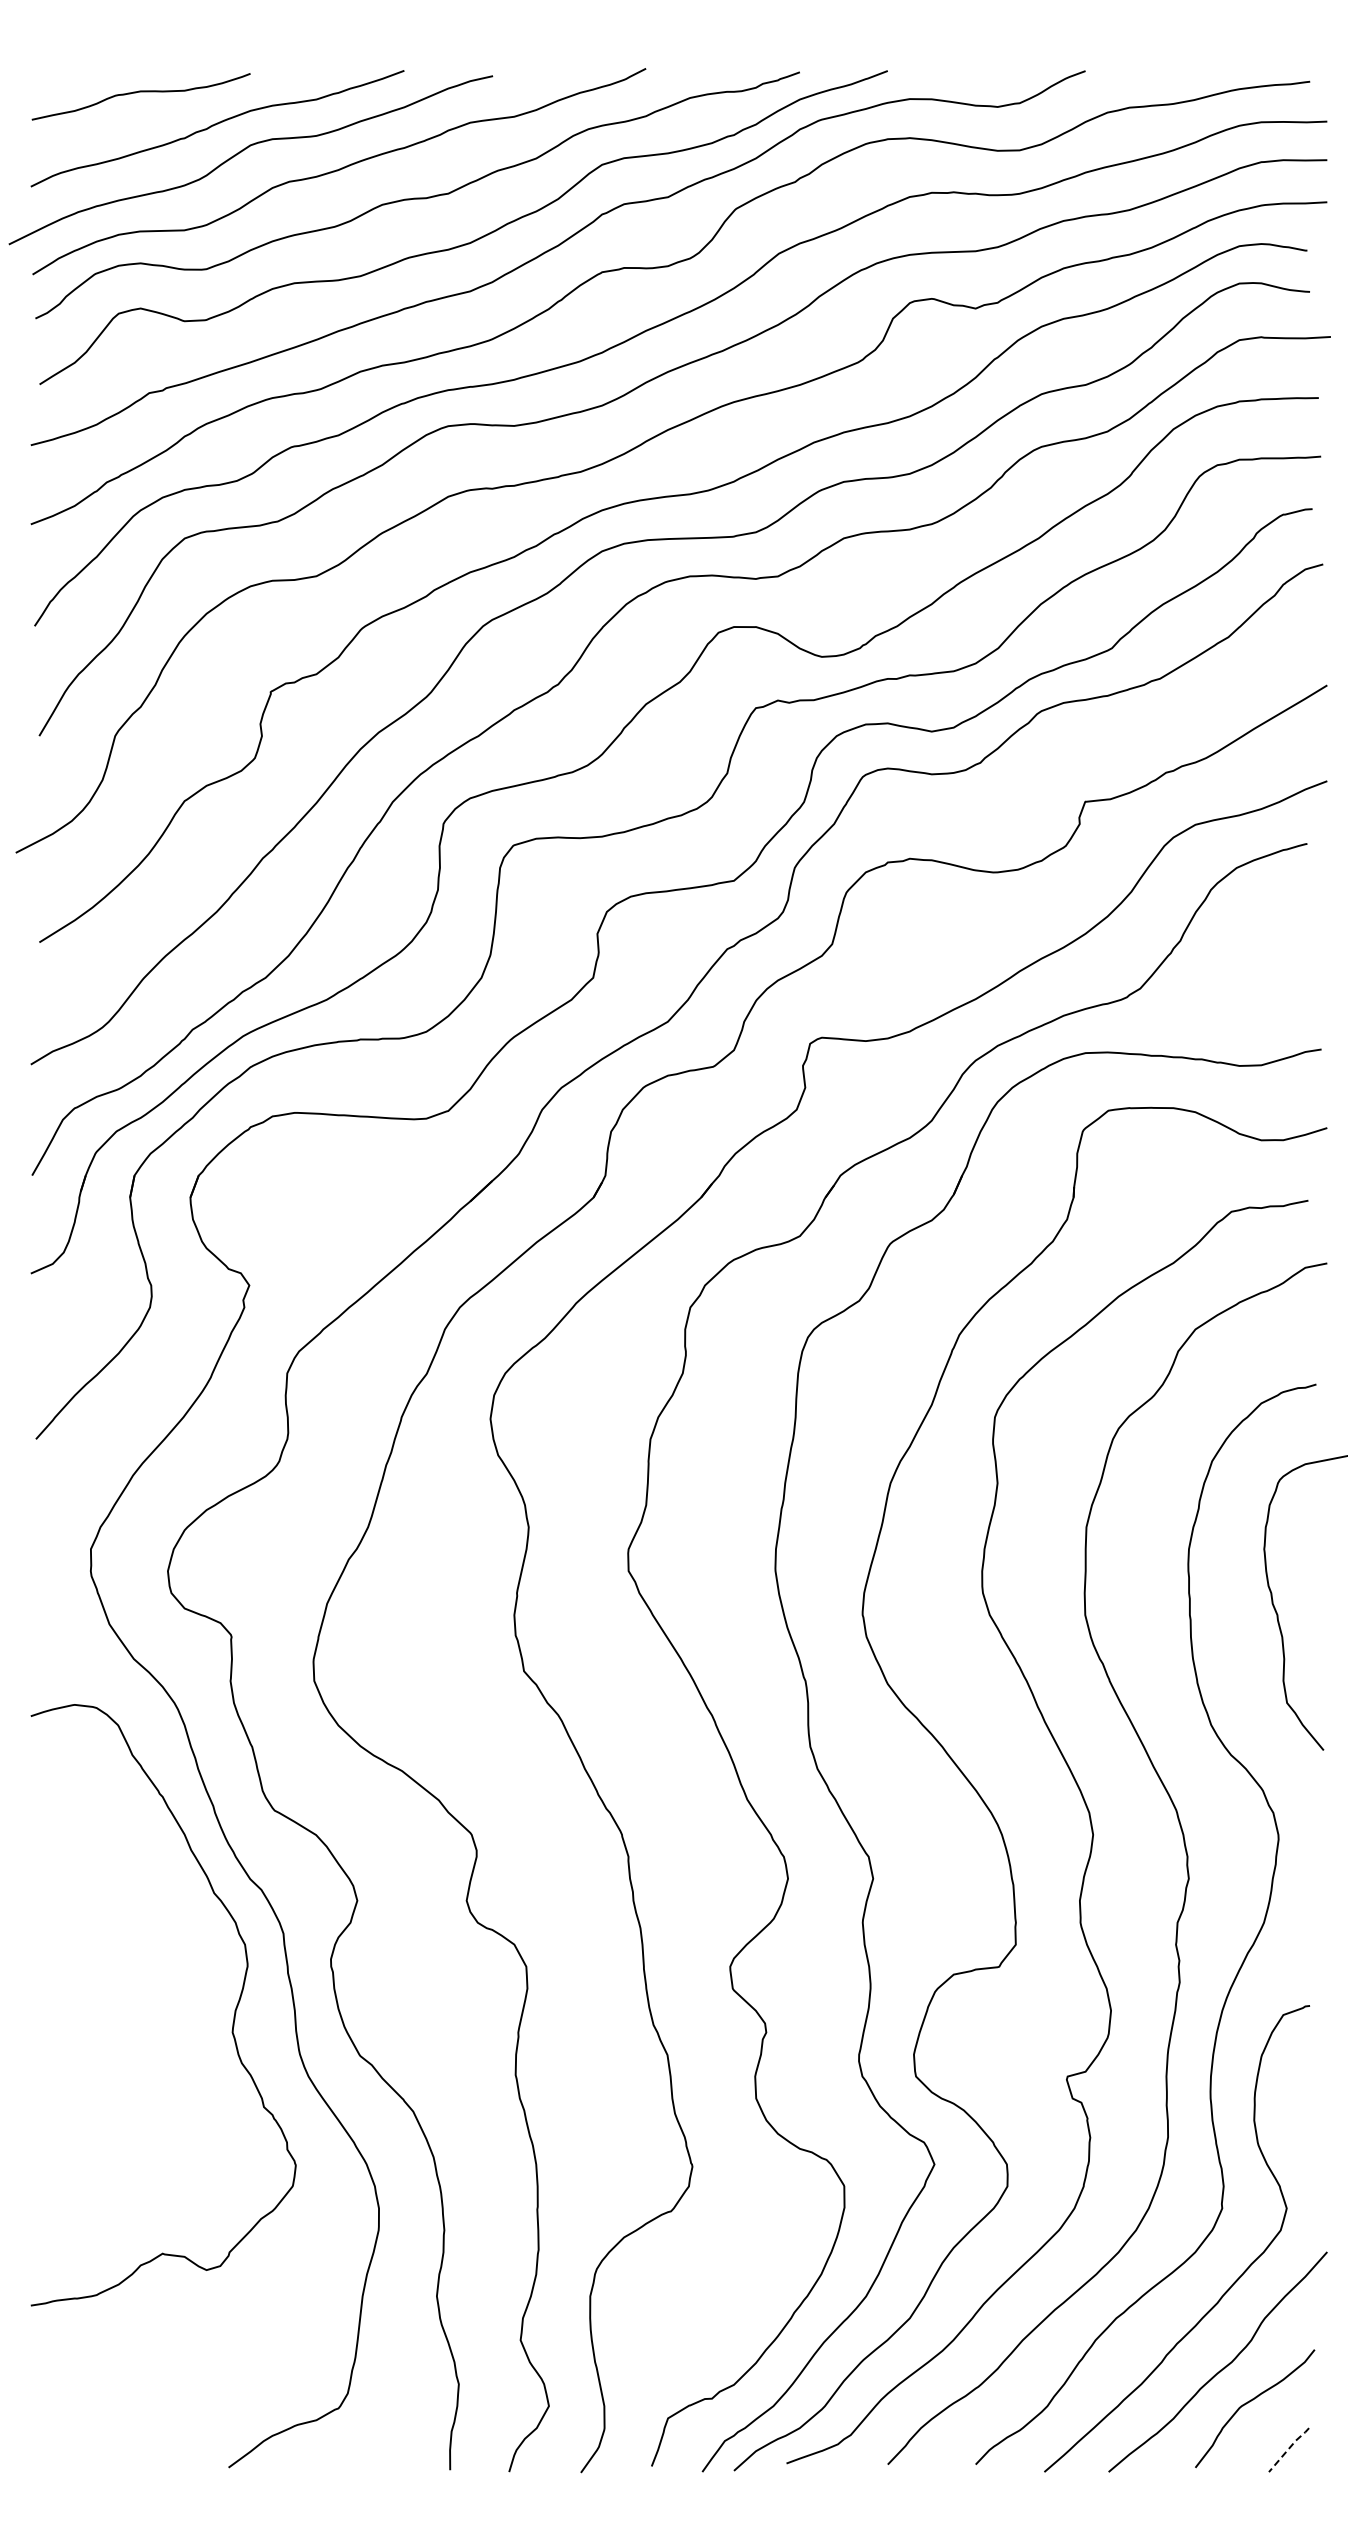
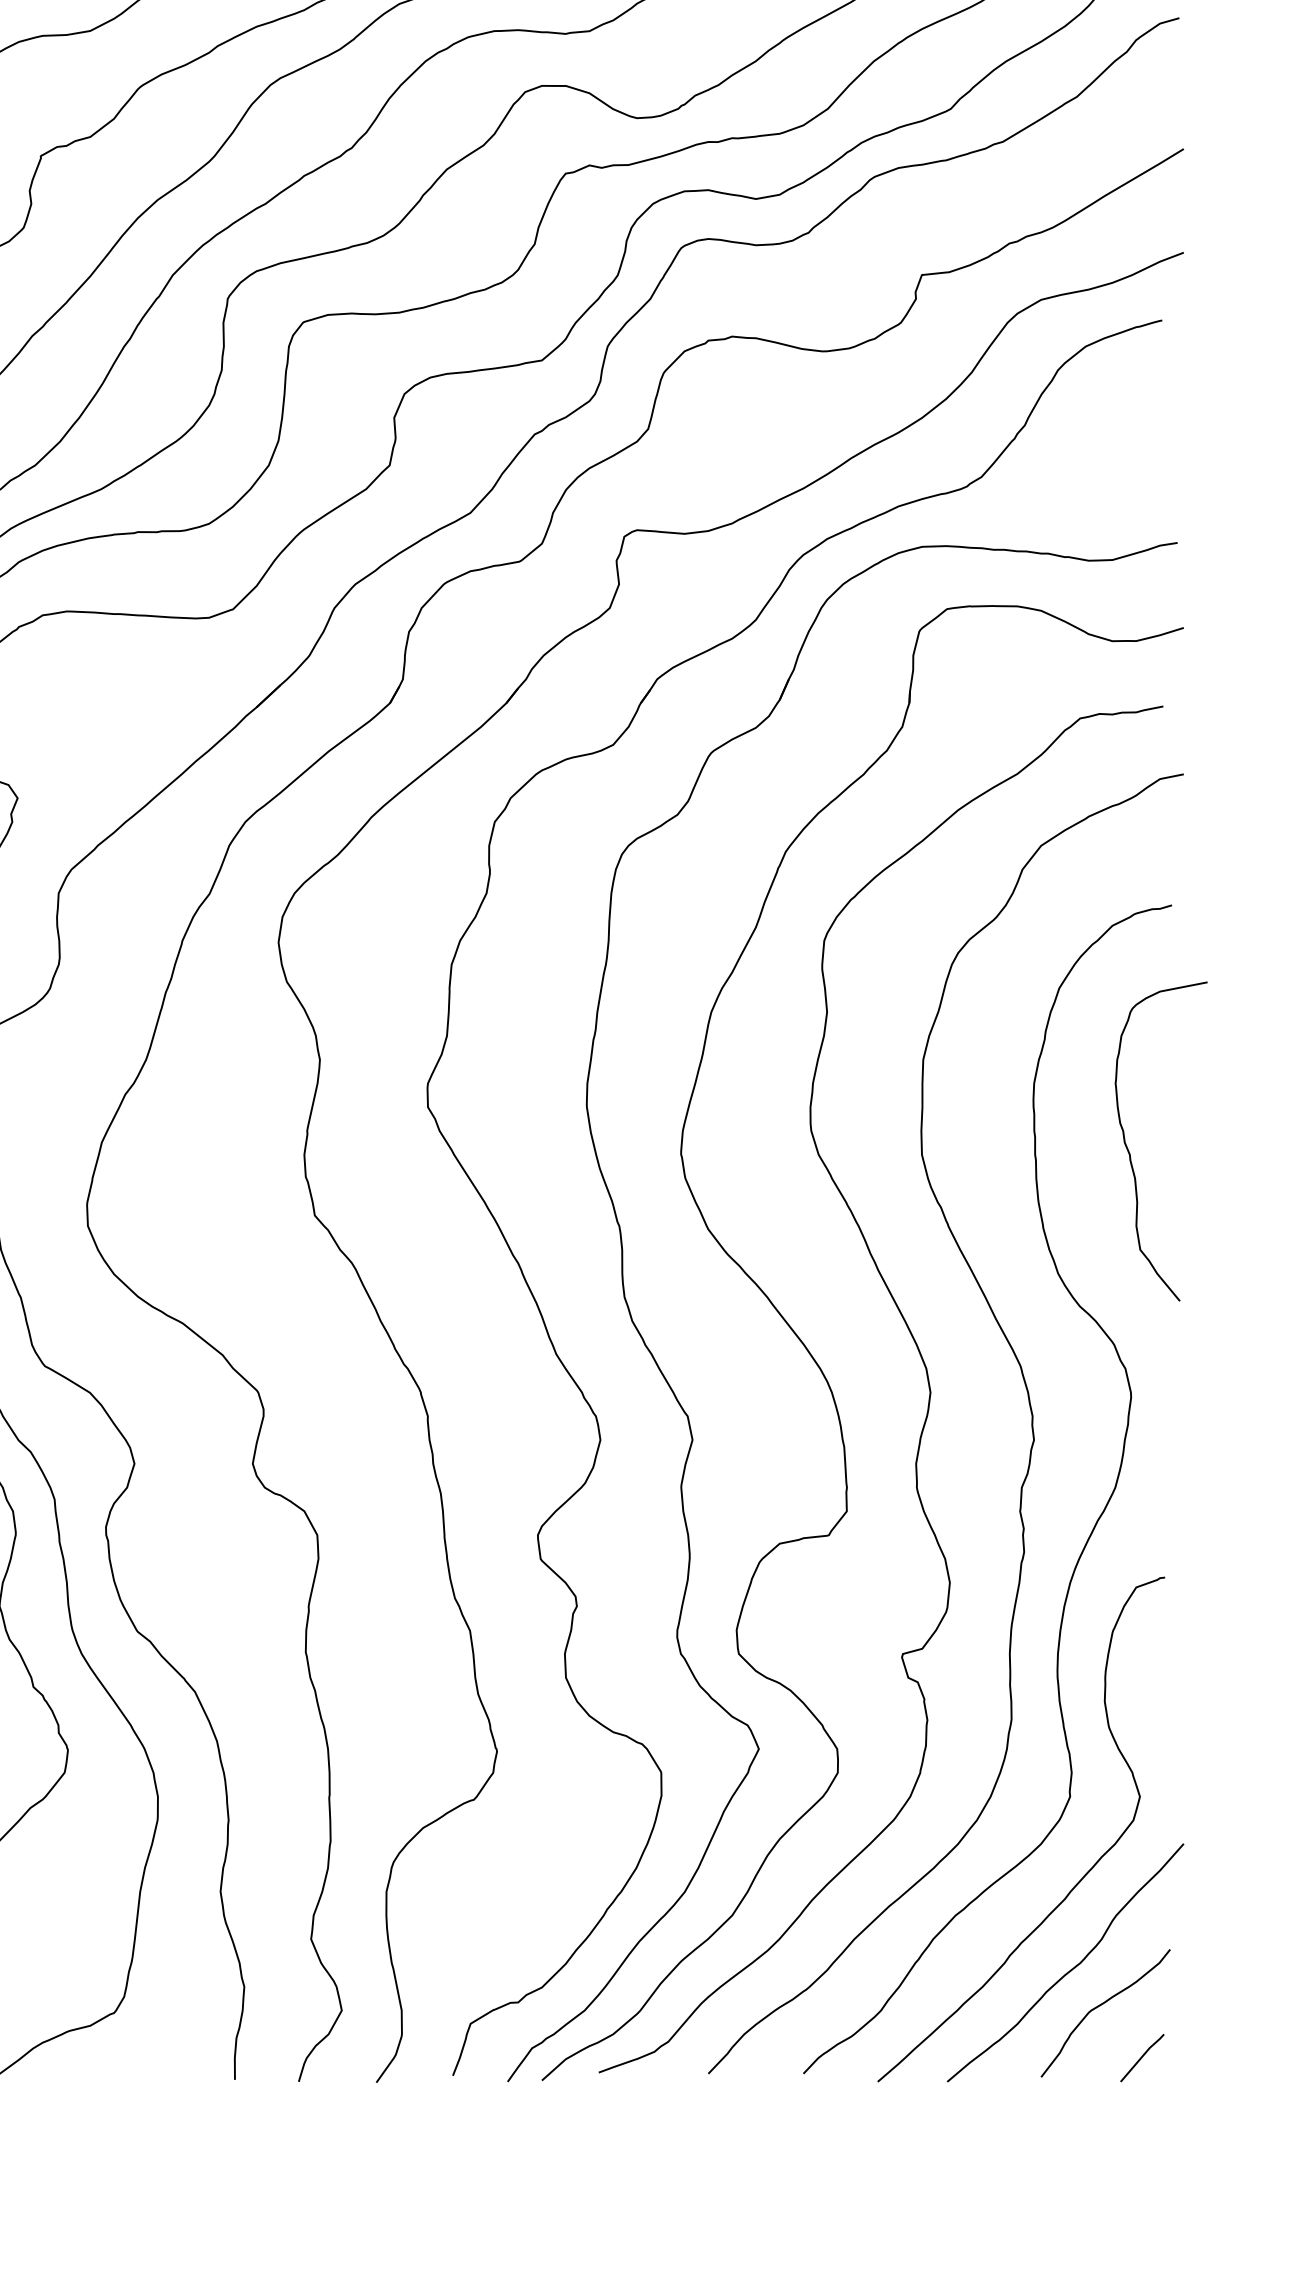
line: (1288, 2448) -> (1141, 2056), dashed -> solid

